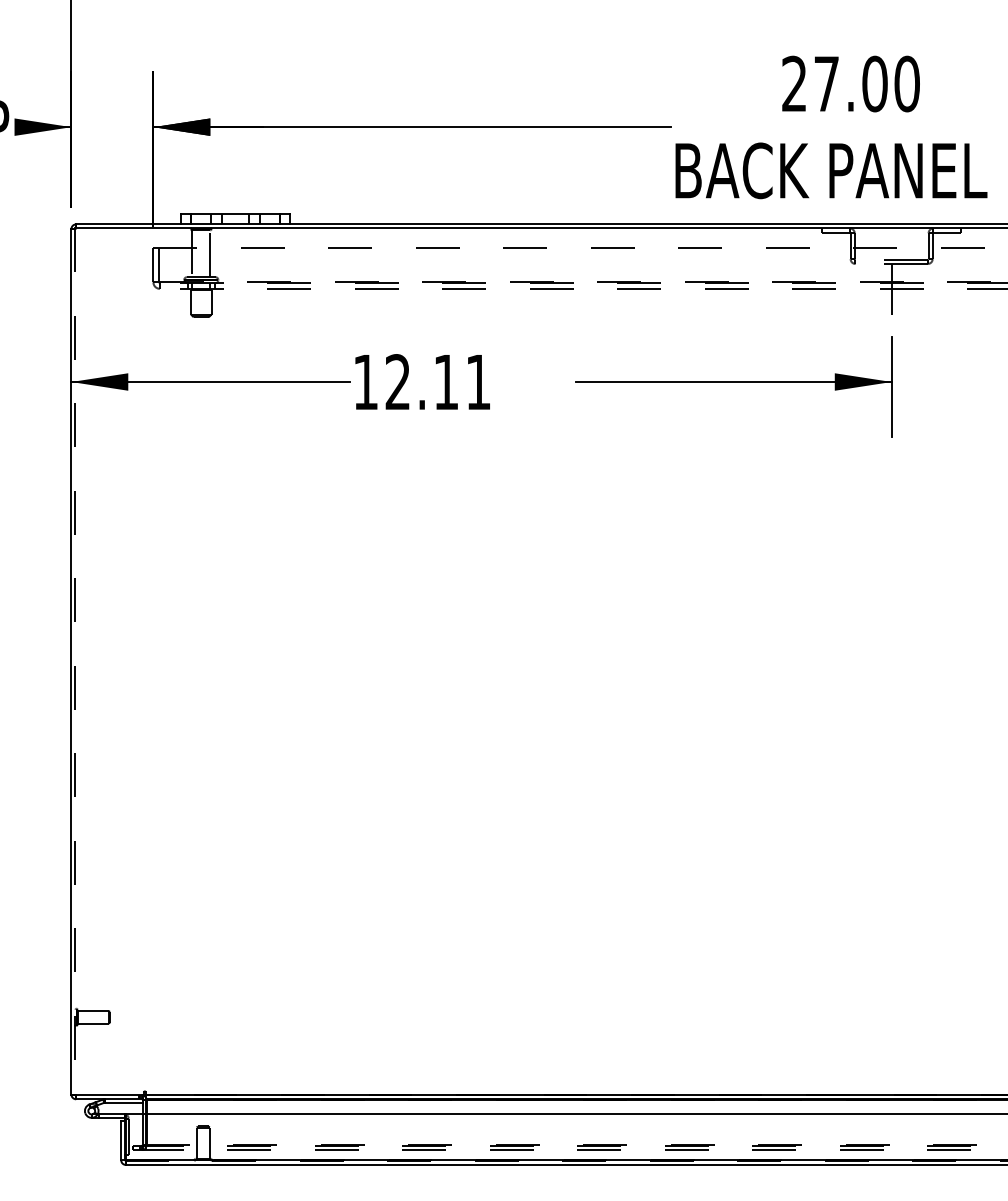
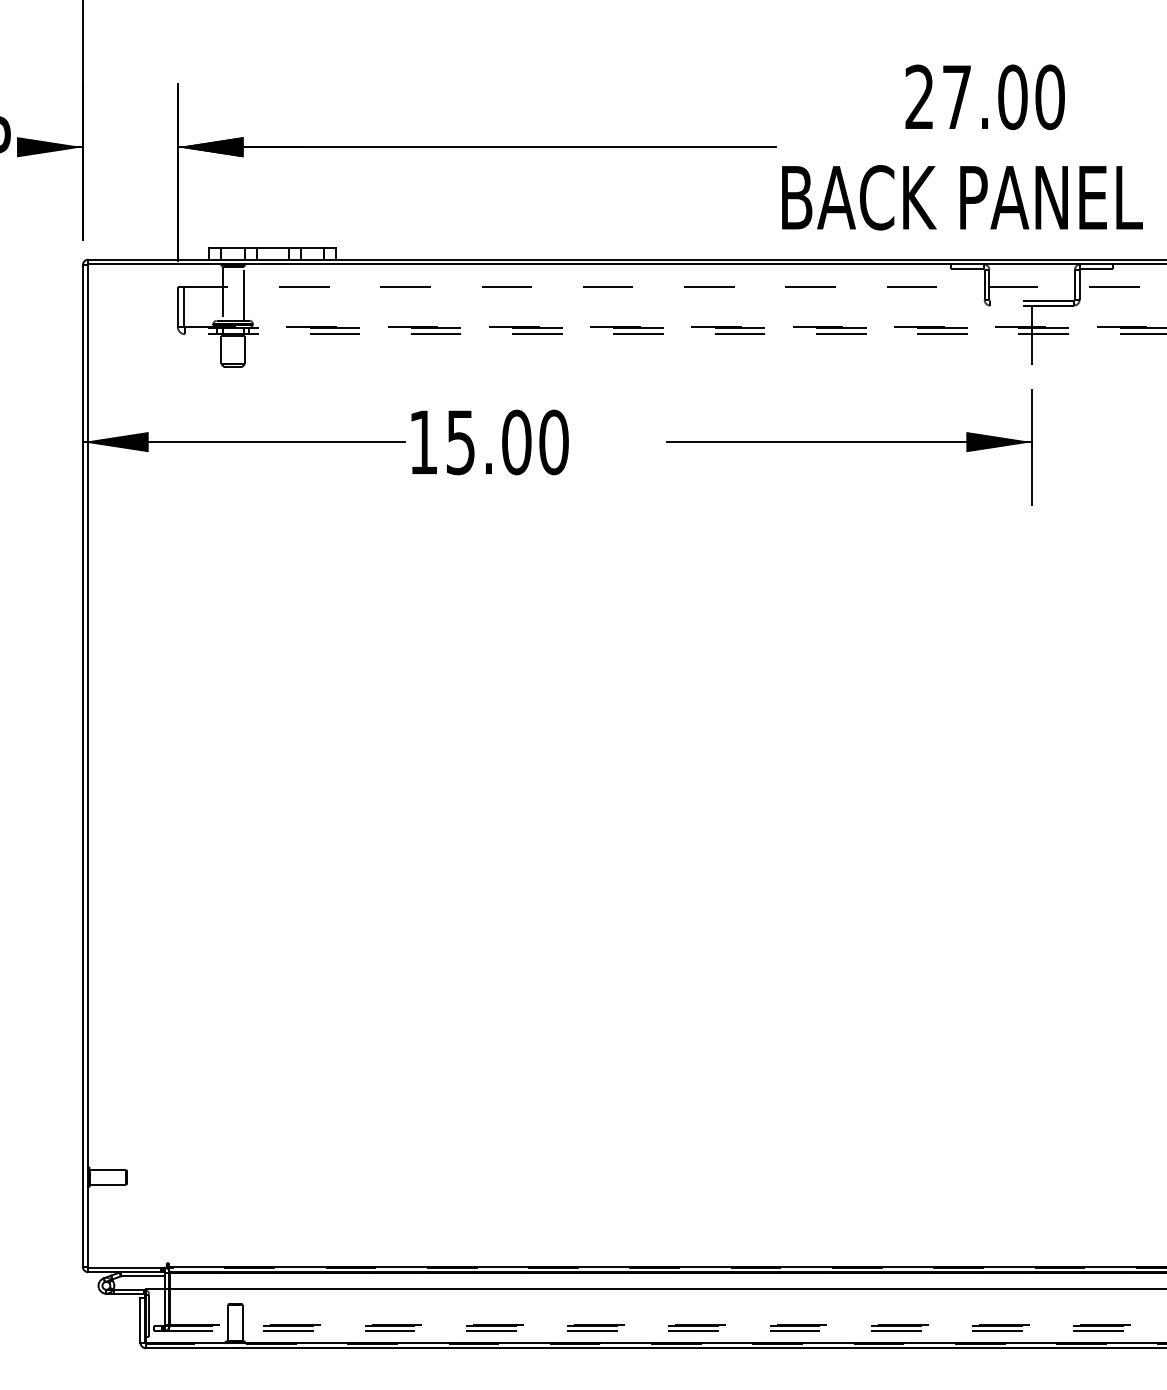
text: (438, 382) -> (507, 442), 12.11 -> 15.00
line: (75, 662) -> (87, 766), dashed -> solid

